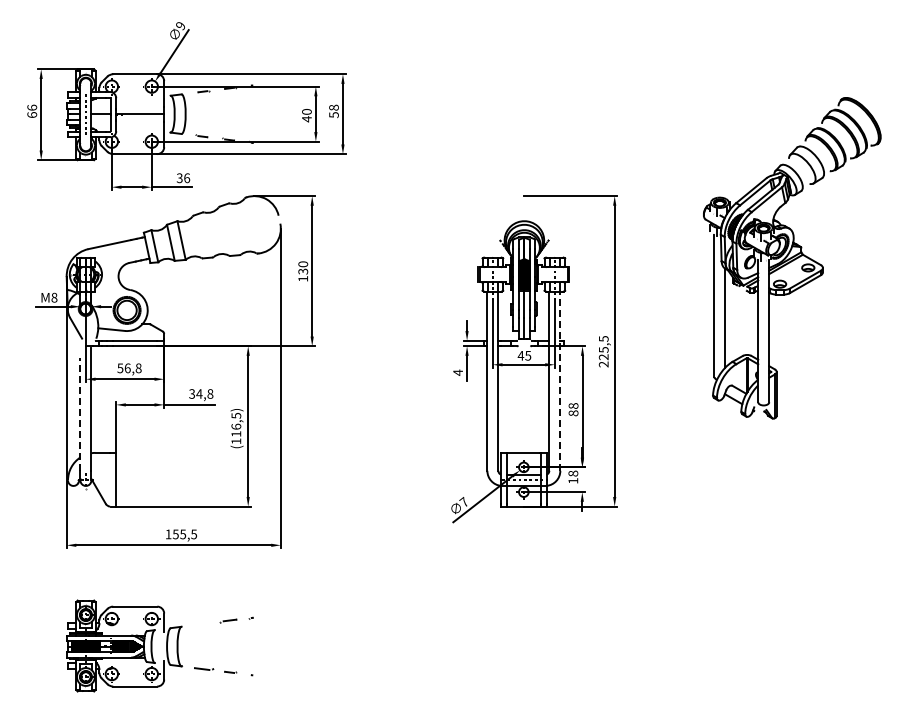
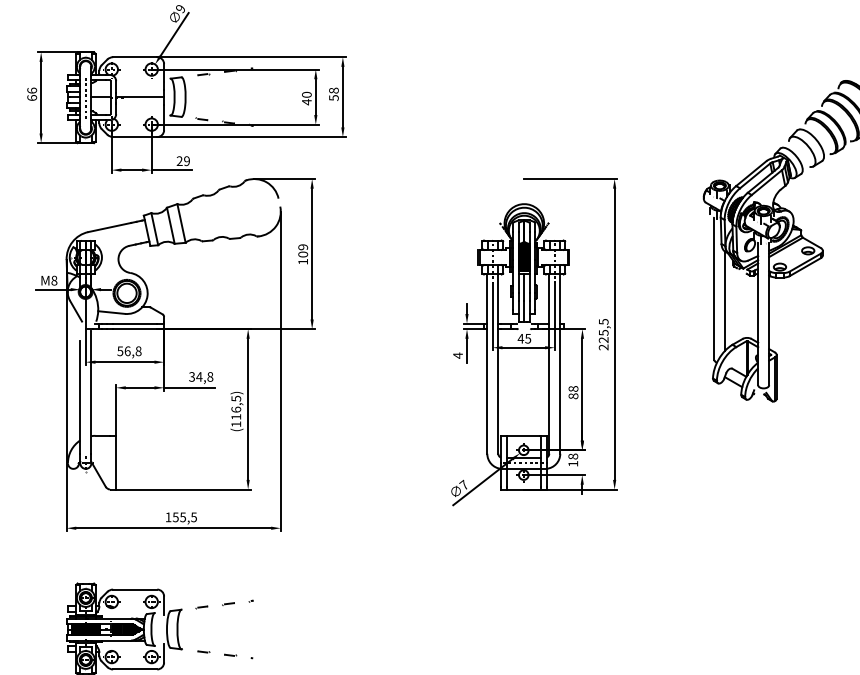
text: (183, 178) -> (183, 161), 36 -> 29
text: (303, 267) -> (303, 250), 130 -> 109
line: (560, 381) -> (560, 364), dashed -> solid
line: (80, 414) -> (80, 397), dashed -> solid
part: (228, 621) -> (228, 604), size x0.71
part: (201, 624) -> (201, 607), added
part: (203, 668) -> (203, 651), size x0.62

